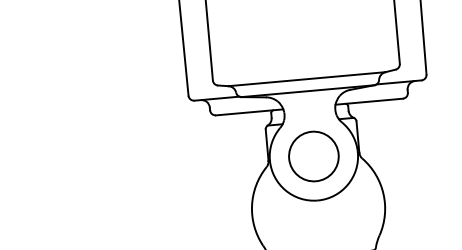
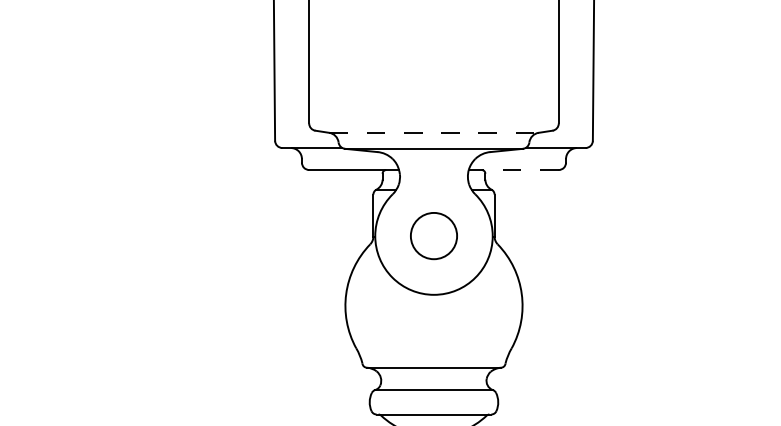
line: (307, 78) -> (434, 132), solid -> dashed
line: (369, 102) -> (513, 170), solid -> dashed
circle: (313, 156) -> (433, 235), size x0.7

